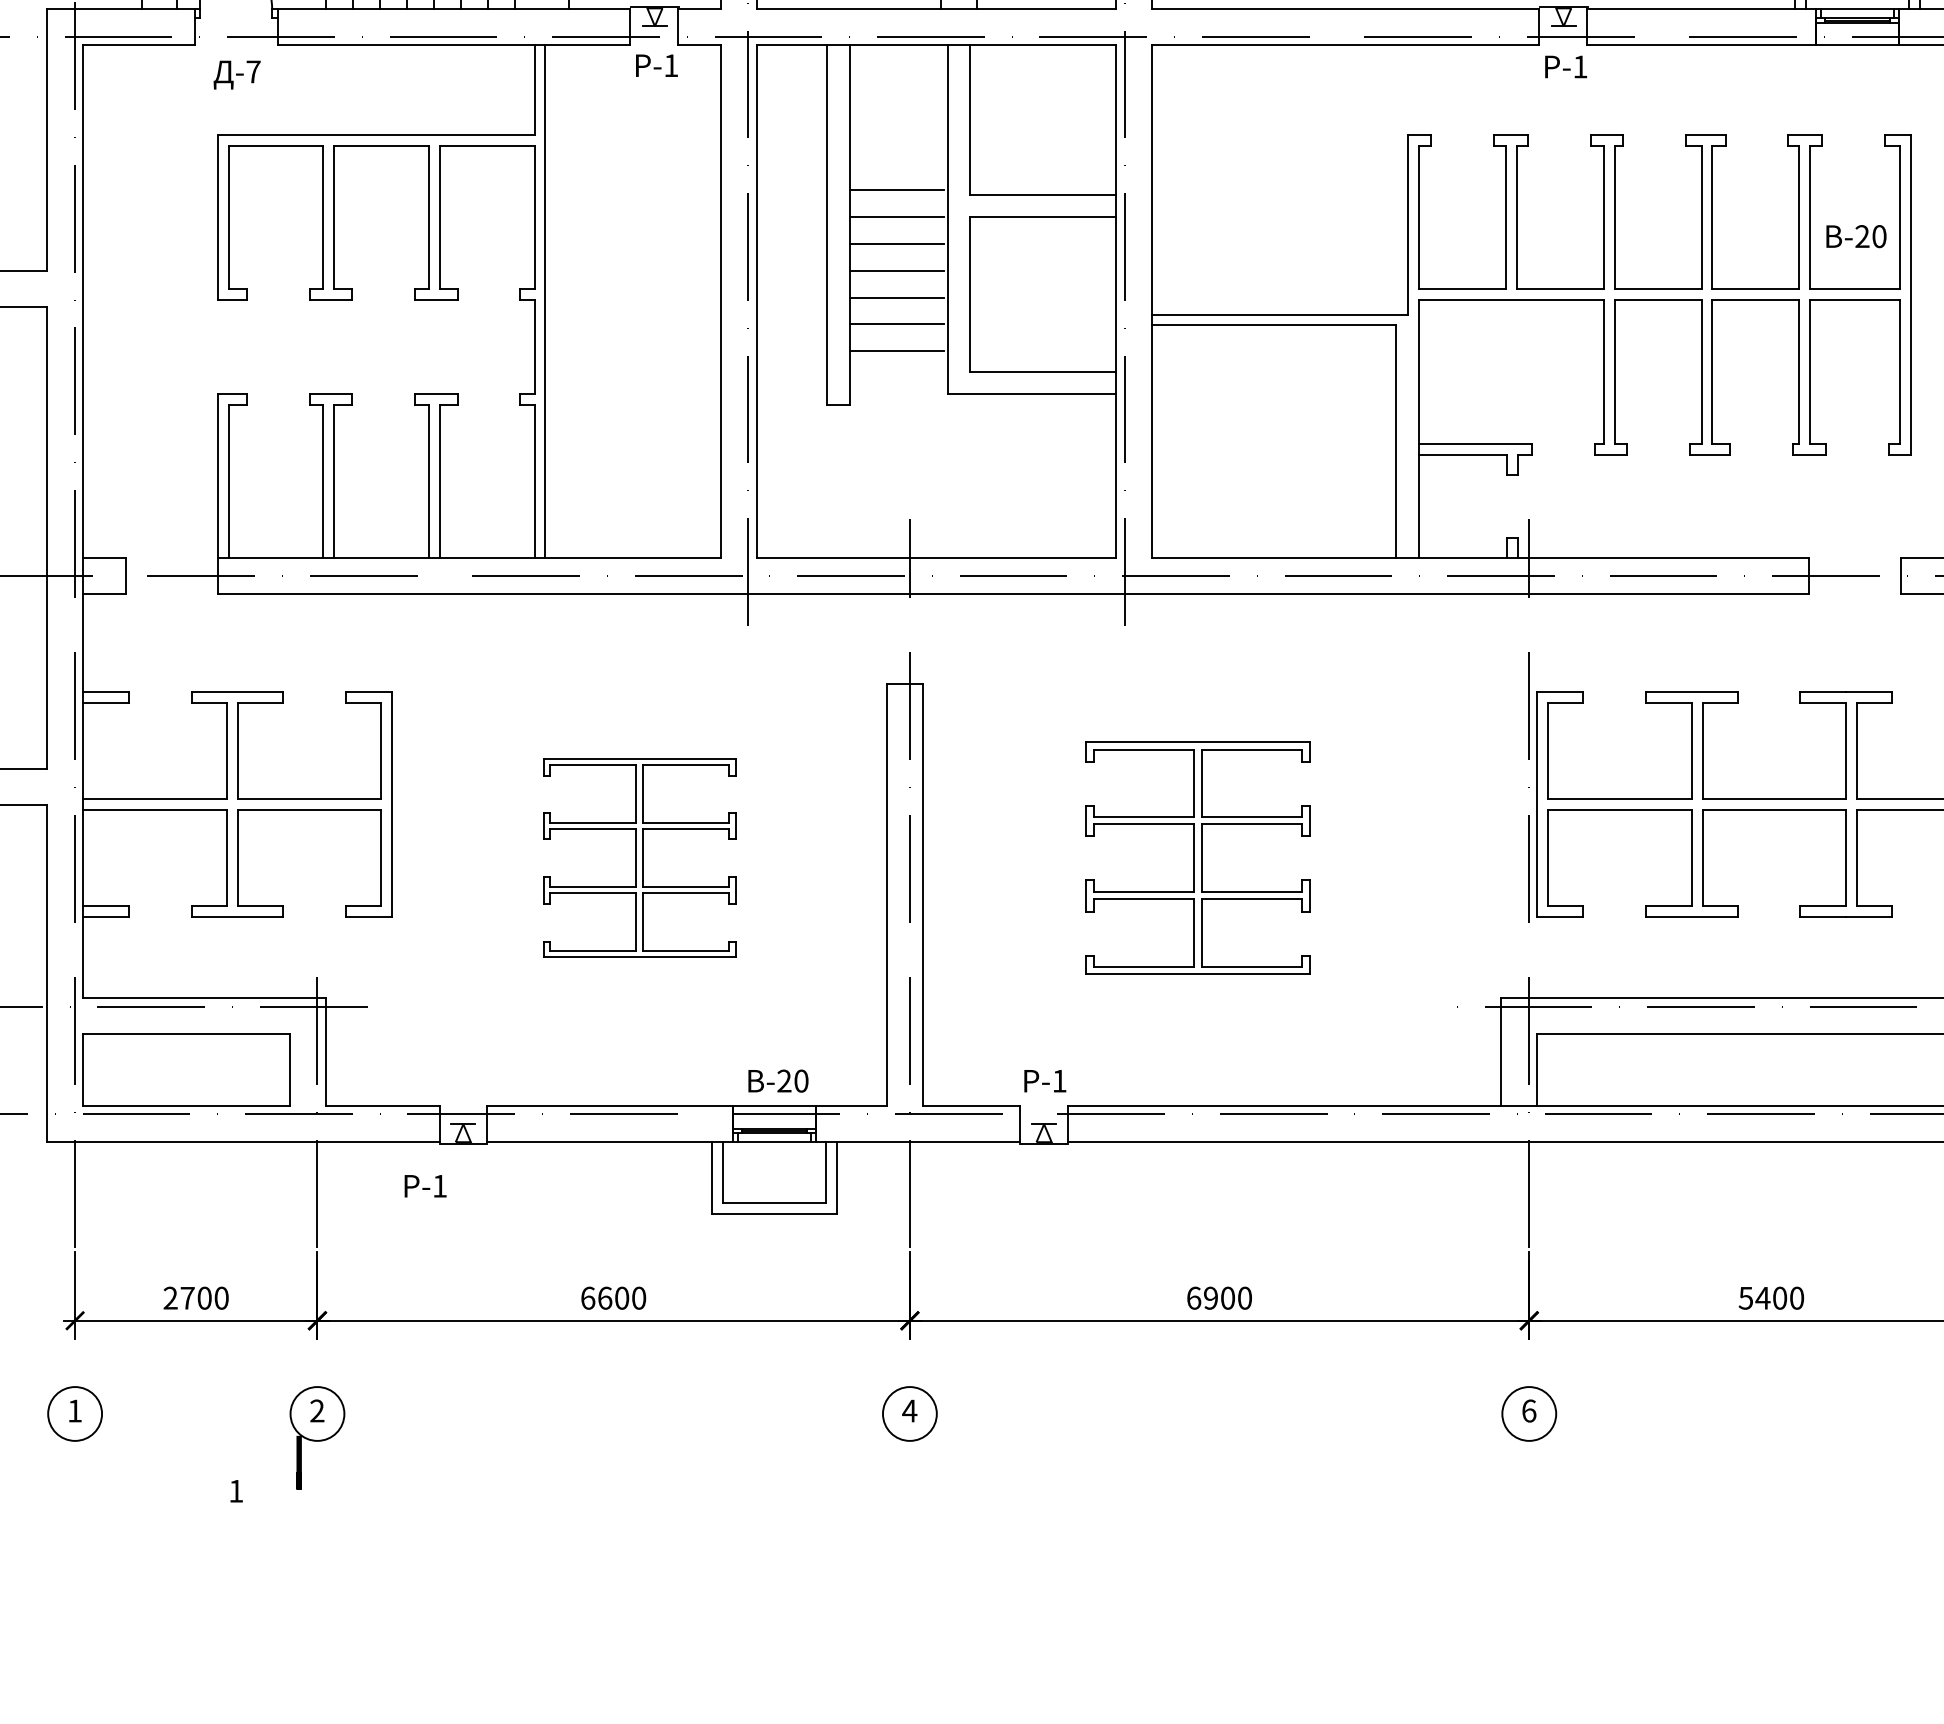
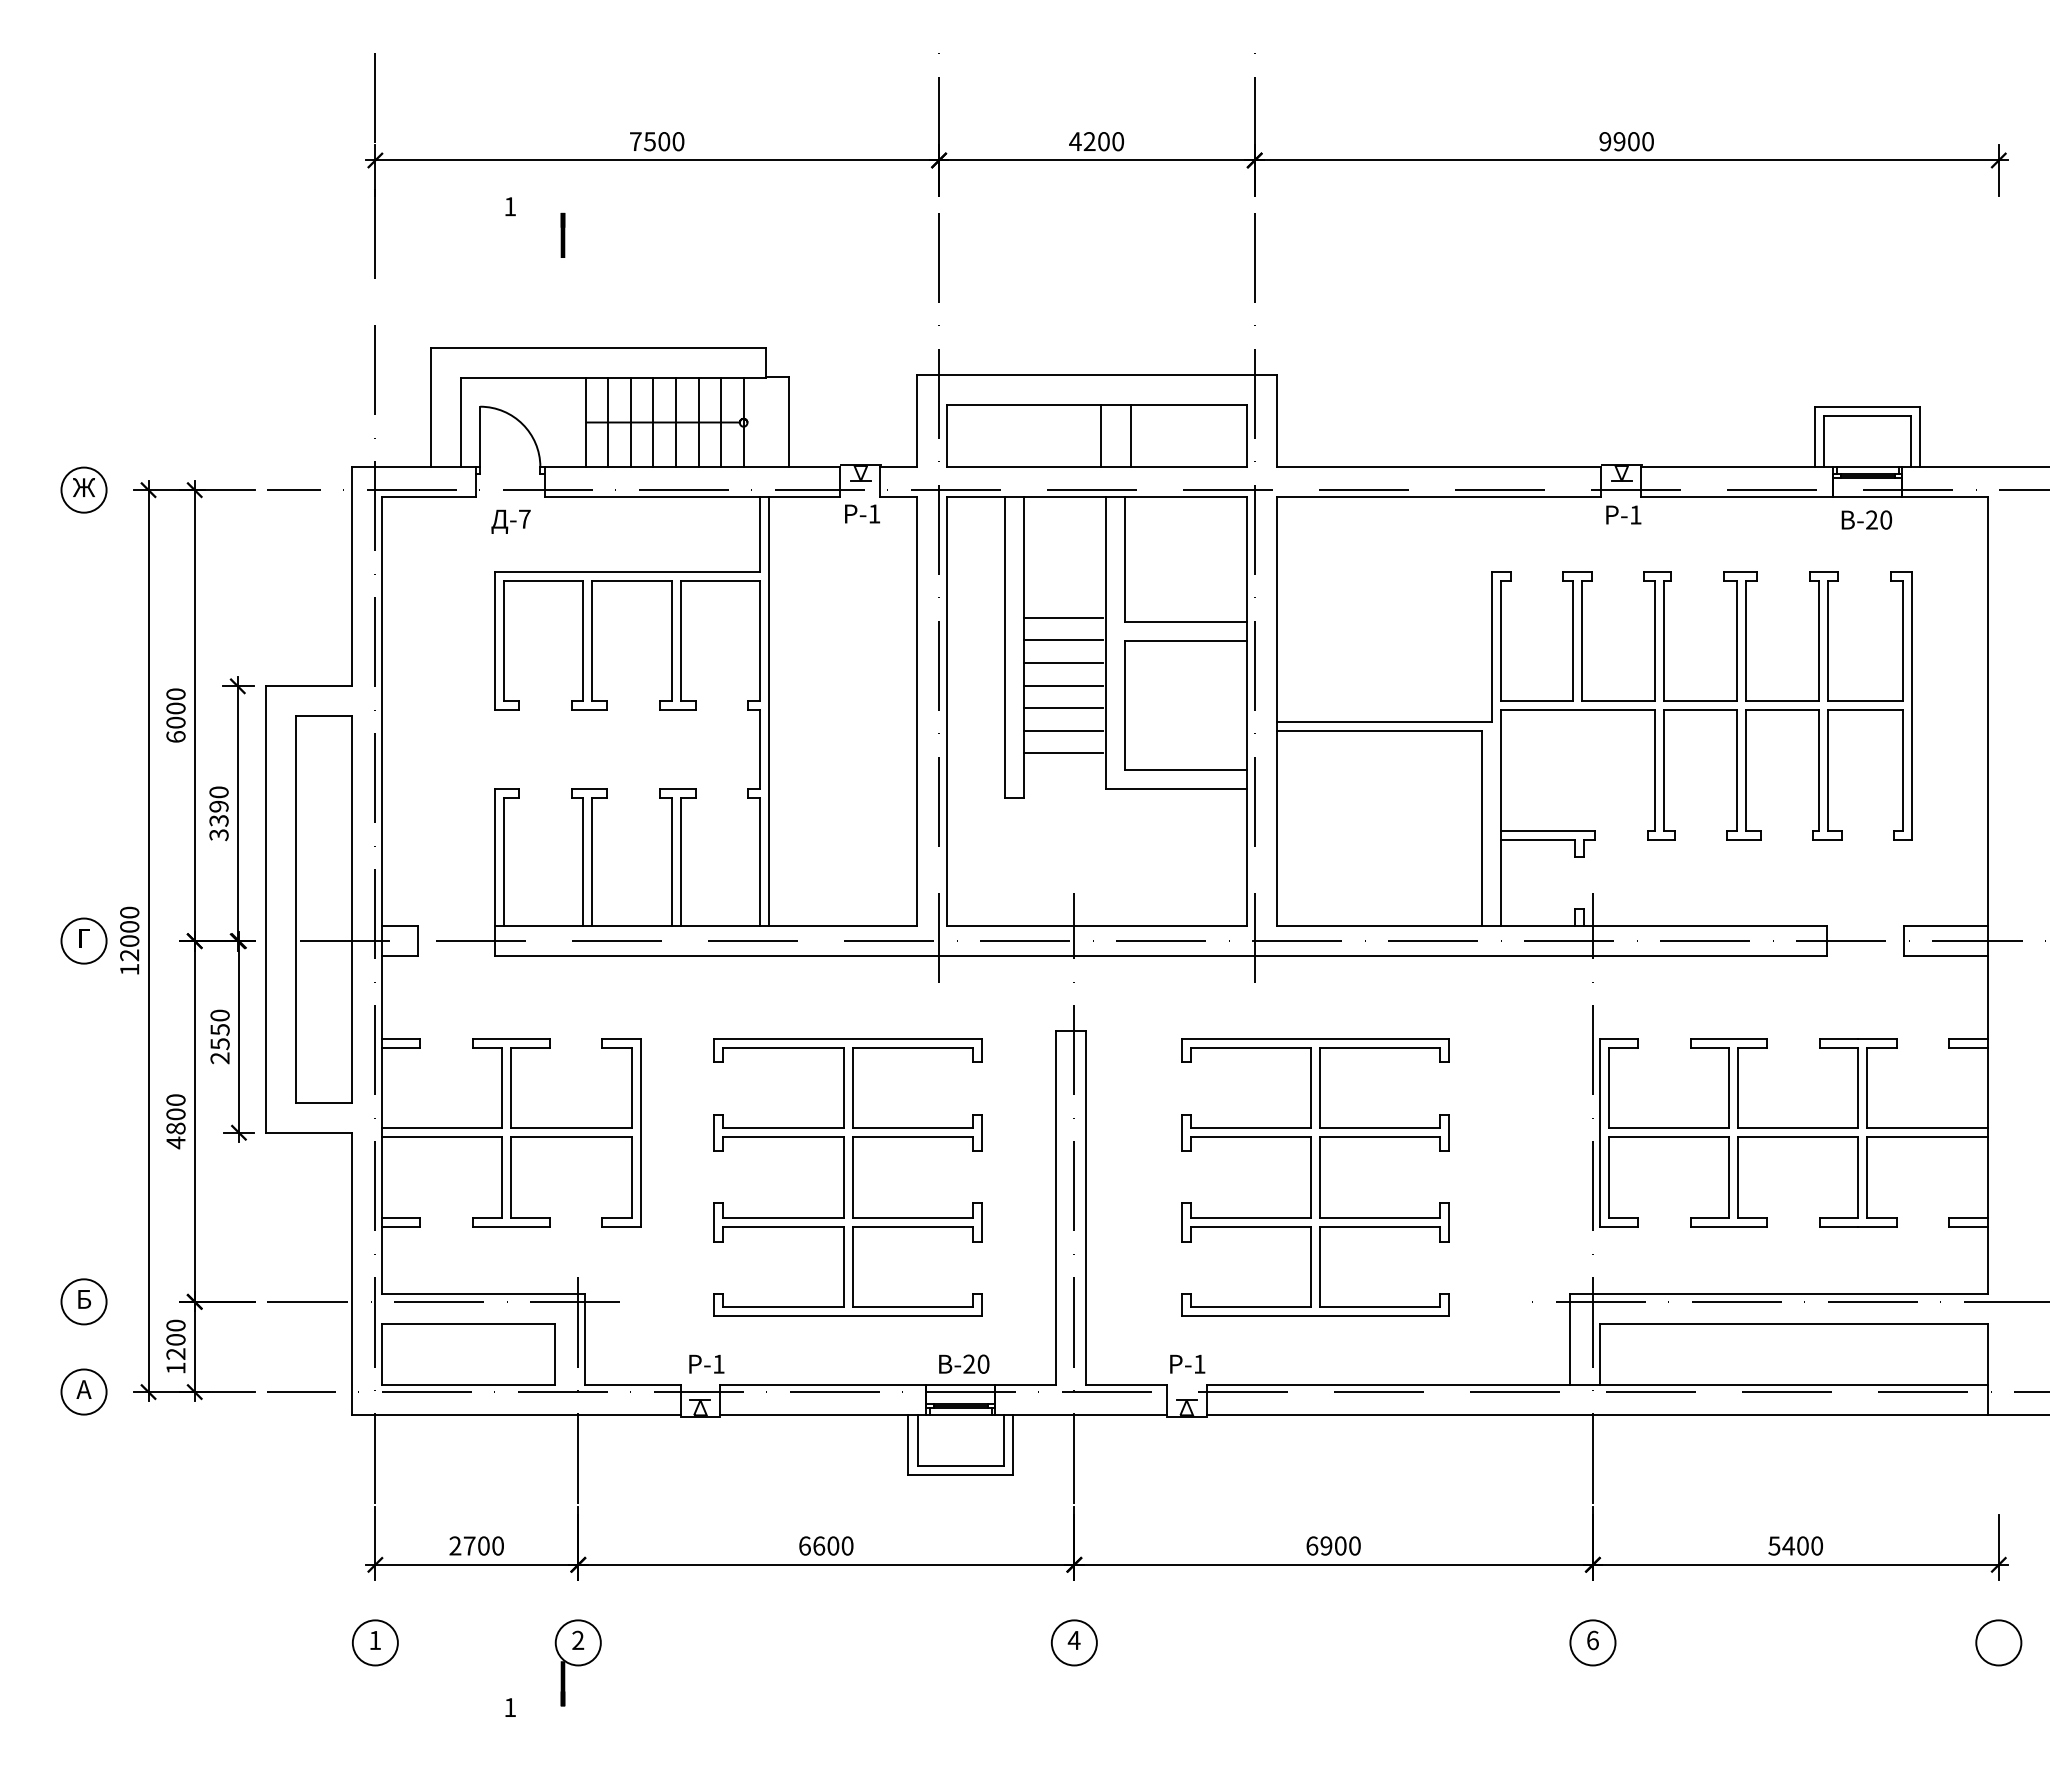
text: (1855, 235) -> (1866, 519), moved
part: (638, 858) -> (847, 1177), size x1.67
part: (1197, 858) -> (1315, 1177), size x1.43
text: (425, 1185) -> (706, 1363), moved

